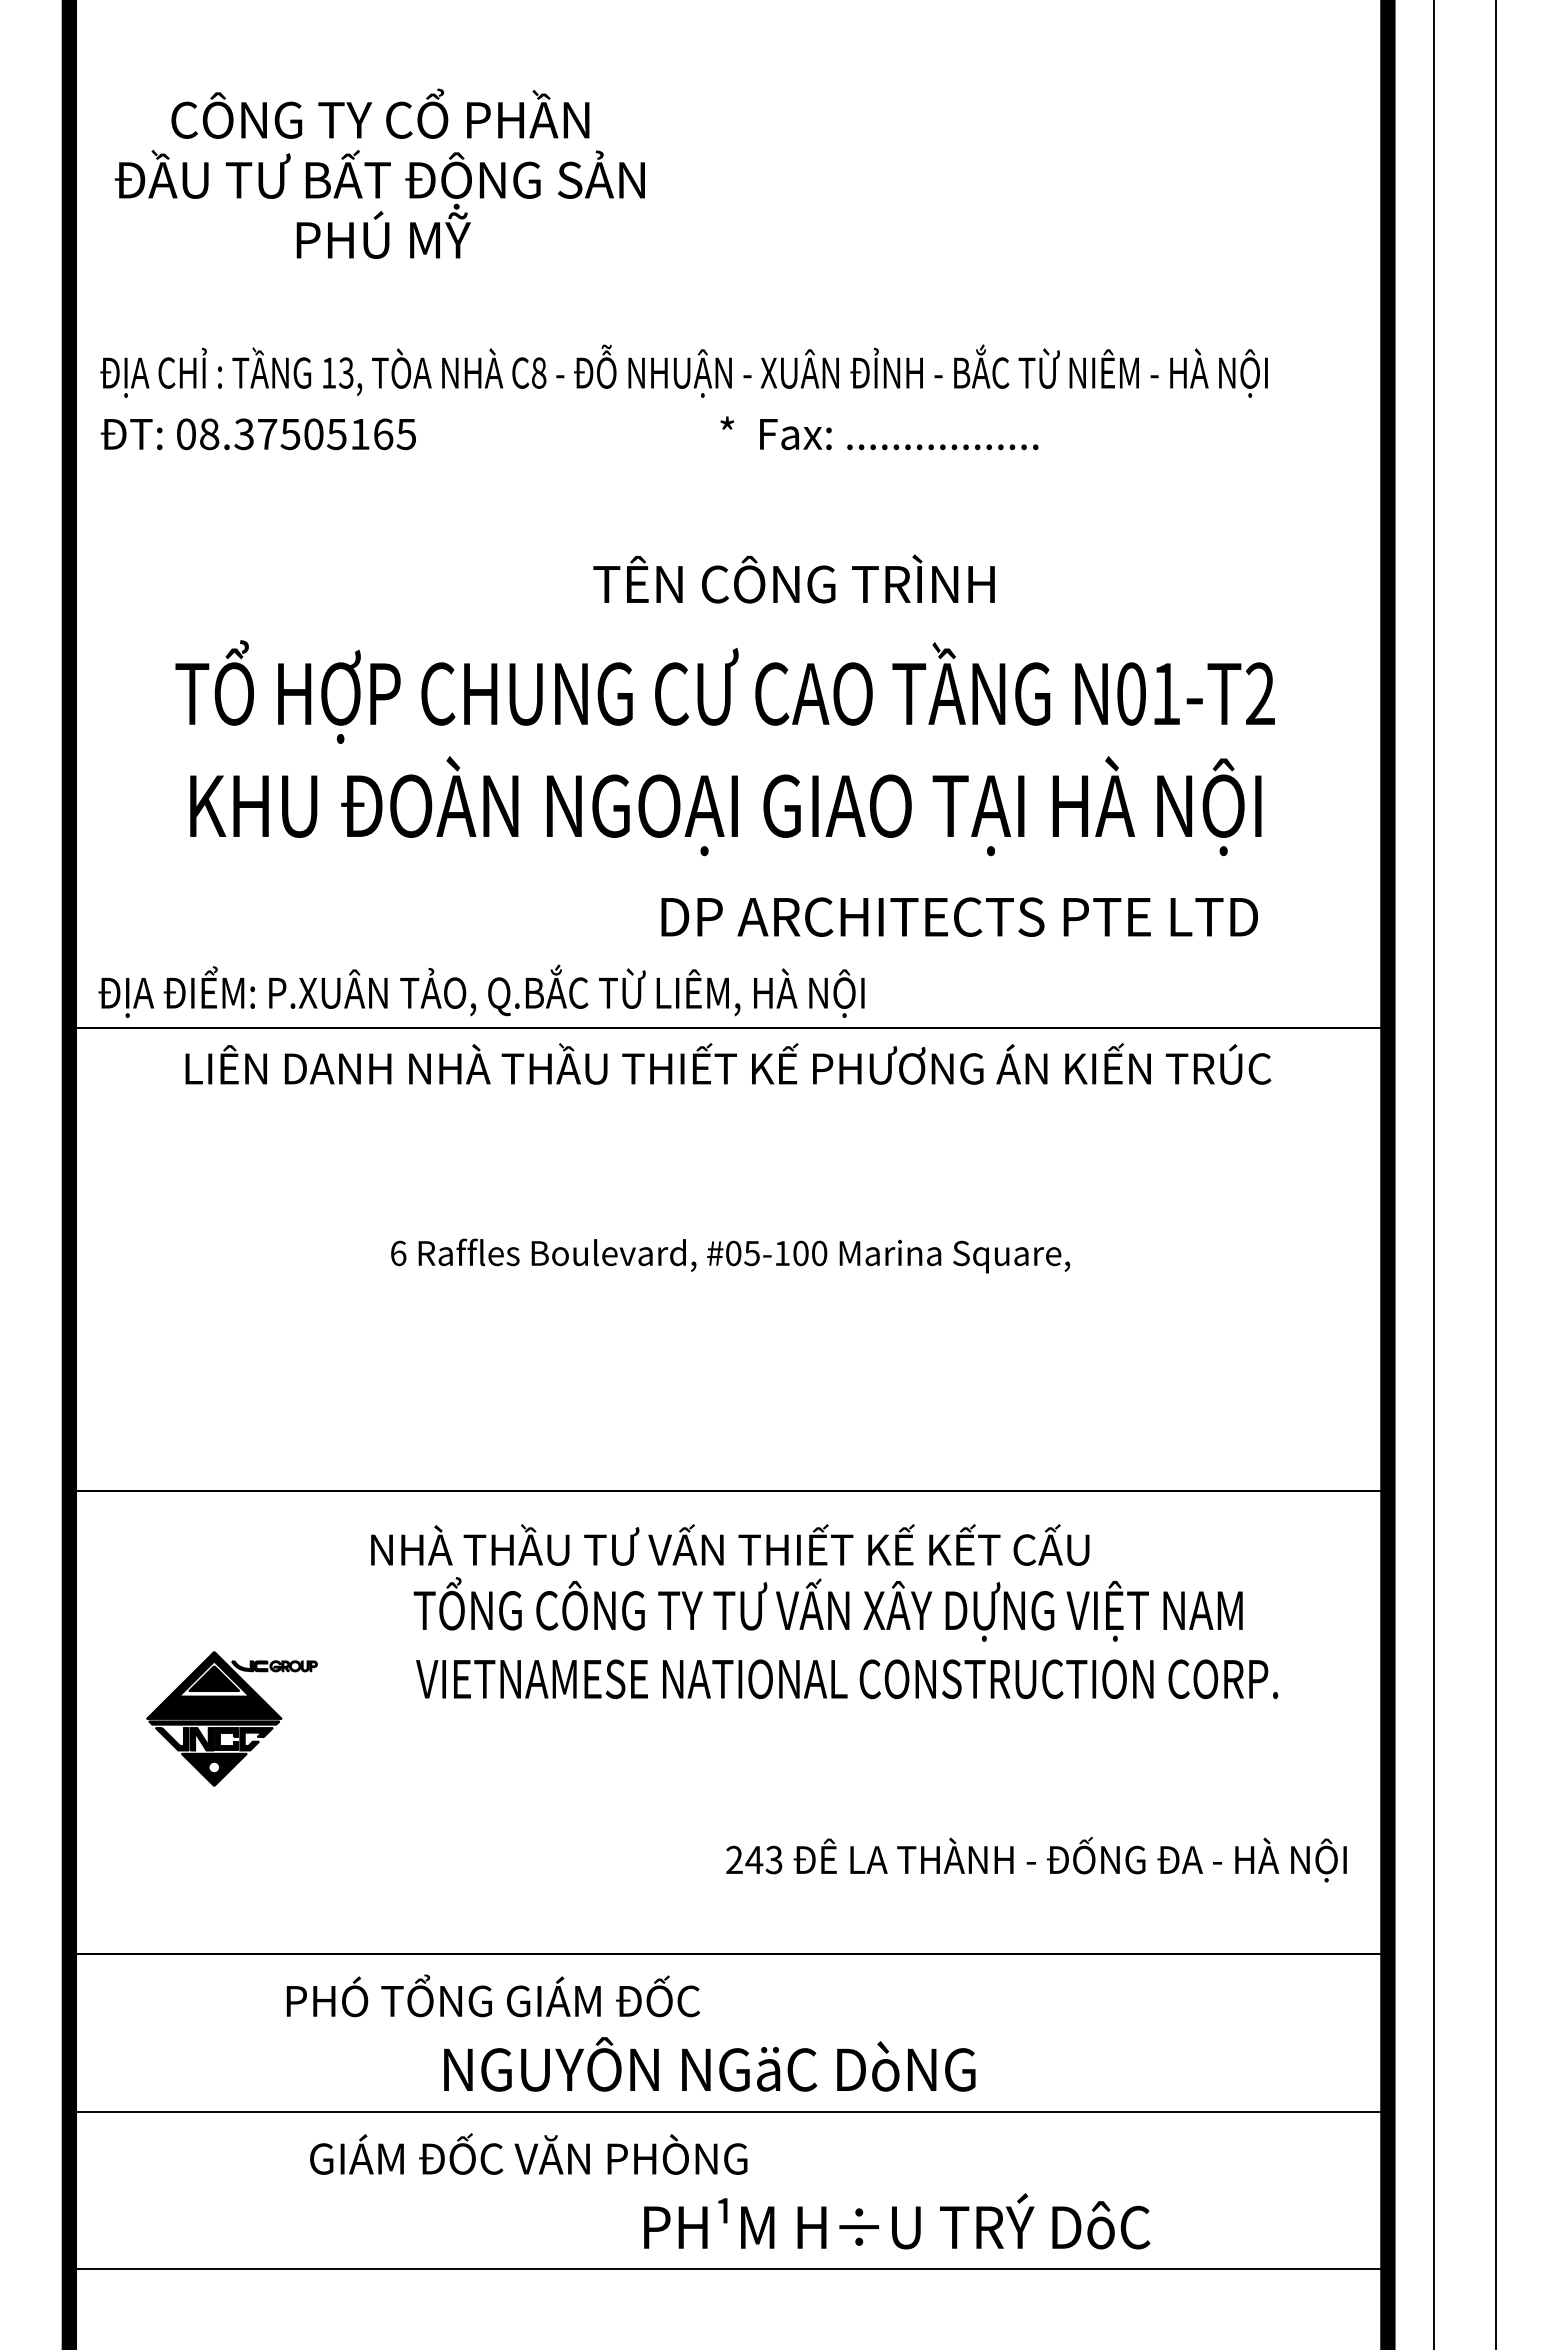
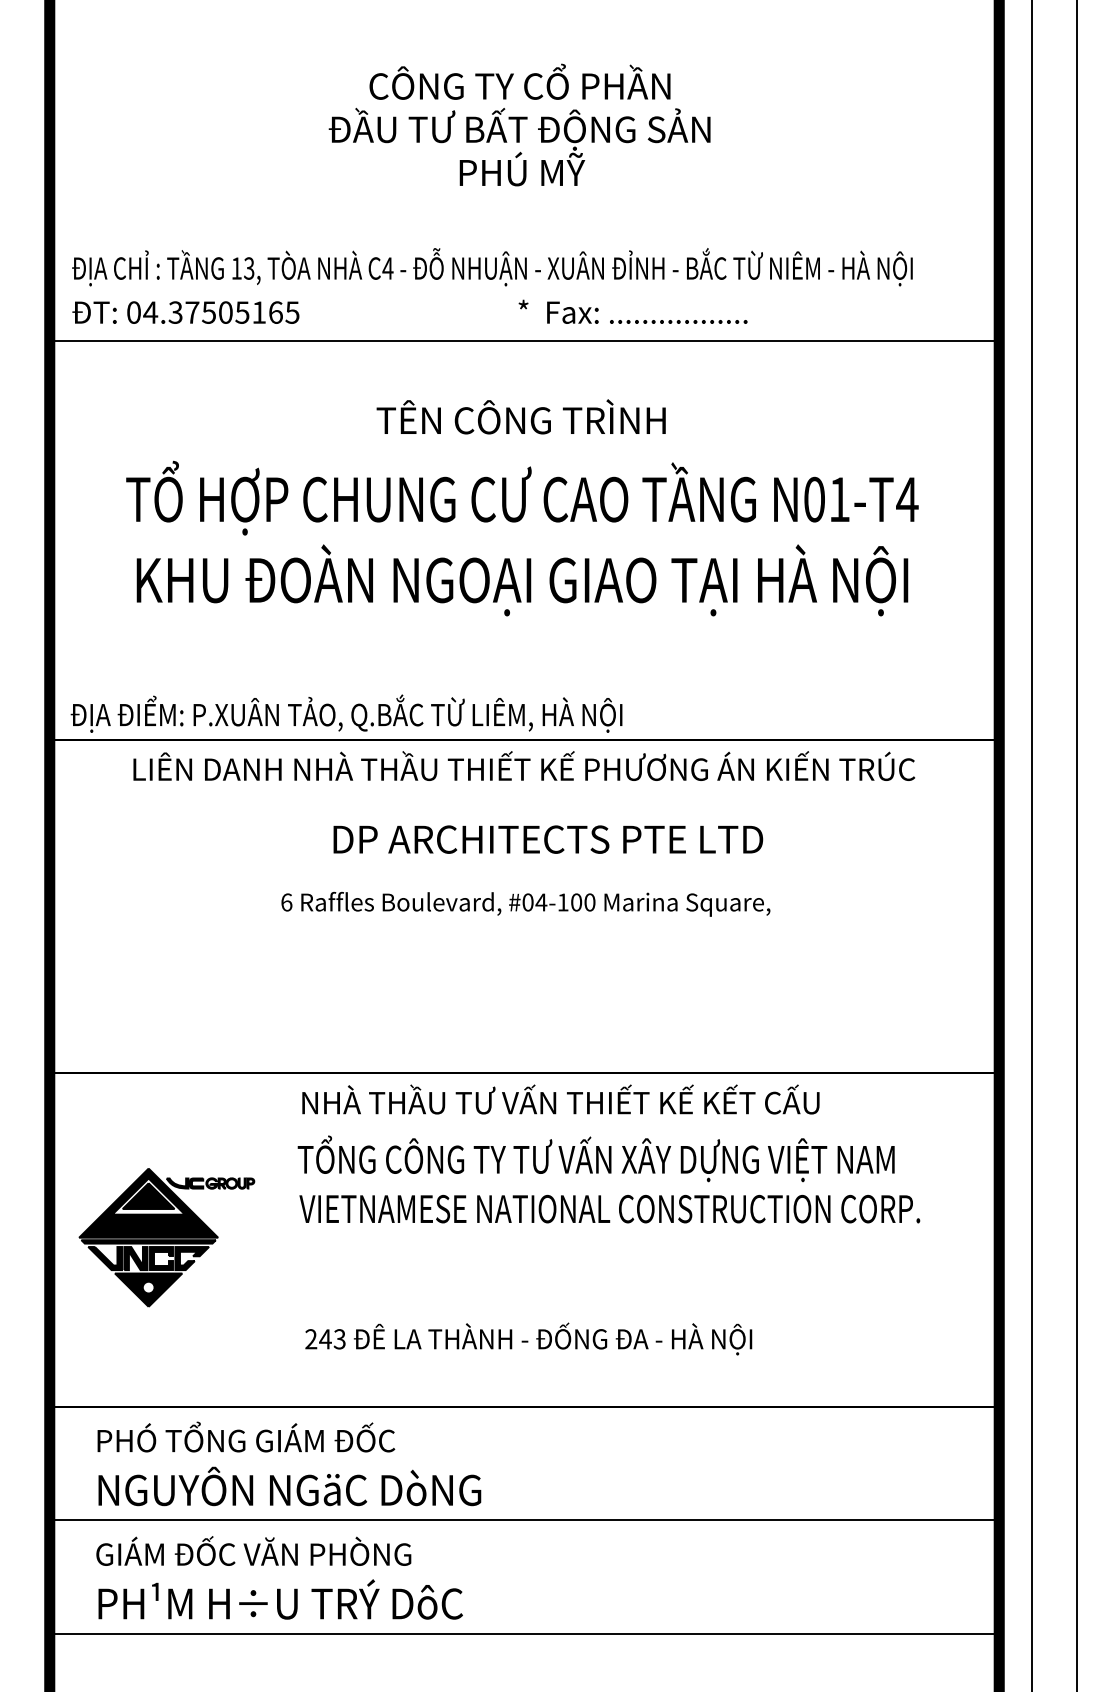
text: (379, 173) -> (519, 124), moved
text: (538, 372) -> (387, 268), C8 -> C4
text: (209, 434) -> (150, 312), 08.37505165 -> 04.37505165
line: (725, 474) -> (522, 341), added
text: (793, 578) -> (520, 416), moved
text: (1260, 693) -> (907, 499), N01-T2 -> N01-T4
text: (959, 916) -> (548, 839), moved
text: (751, 1253) -> (540, 902), #05-100 -> #04-100
text: (730, 1544) -> (561, 1099), moved
part: (231, 1718) -> (166, 1237), size x1.43
text: (1036, 1859) -> (528, 1338), moved
text: (493, 1995) -> (246, 1436), moved
text: (709, 2064) -> (289, 1486), moved
text: (528, 2153) -> (253, 1550), moved
text: (897, 2221) -> (281, 1599), moved

